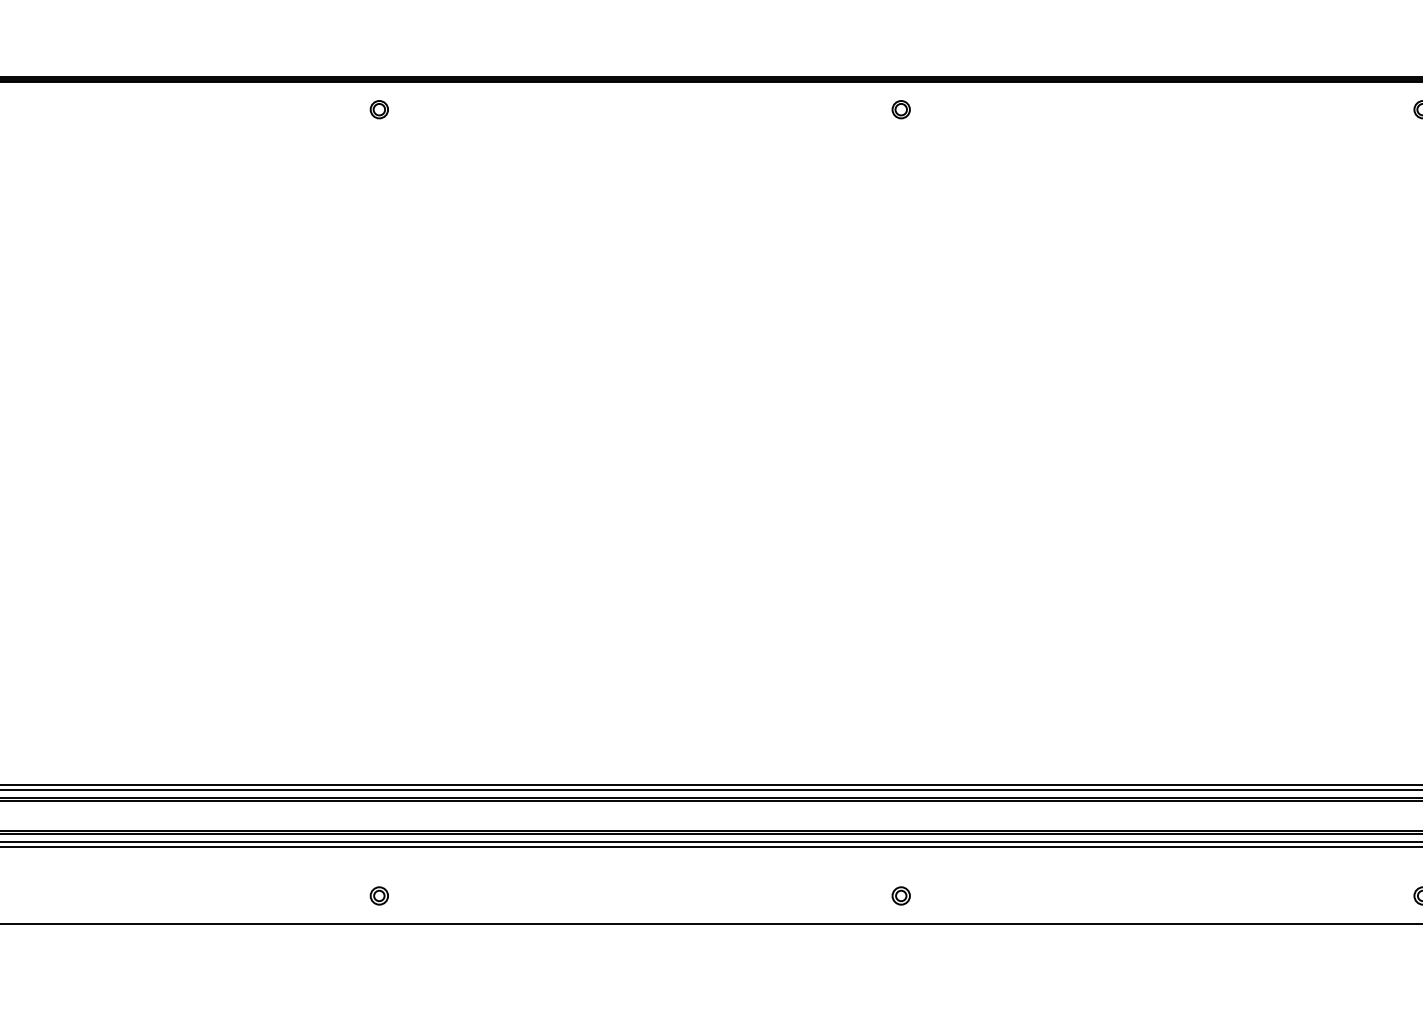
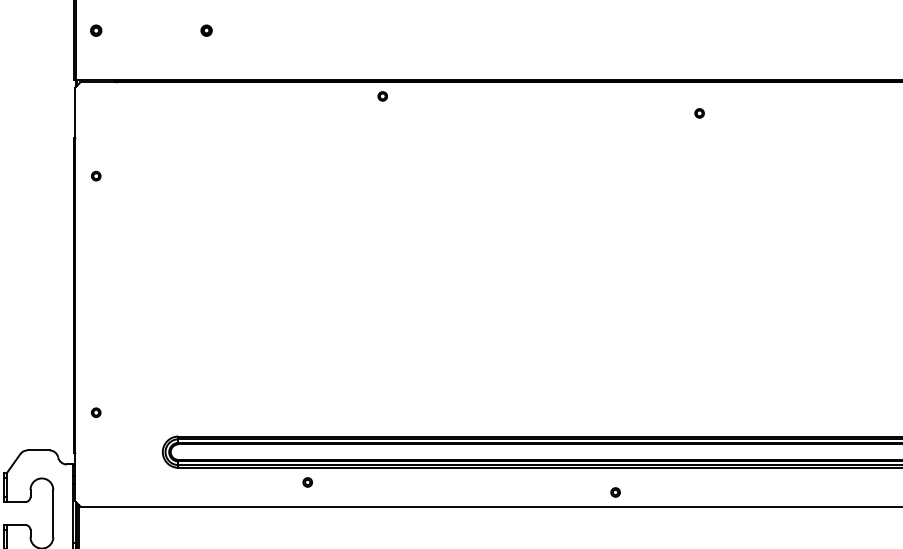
part: (900, 109) -> (699, 113), moved
part: (378, 895) -> (307, 482), moved
part: (900, 895) -> (615, 492), moved

